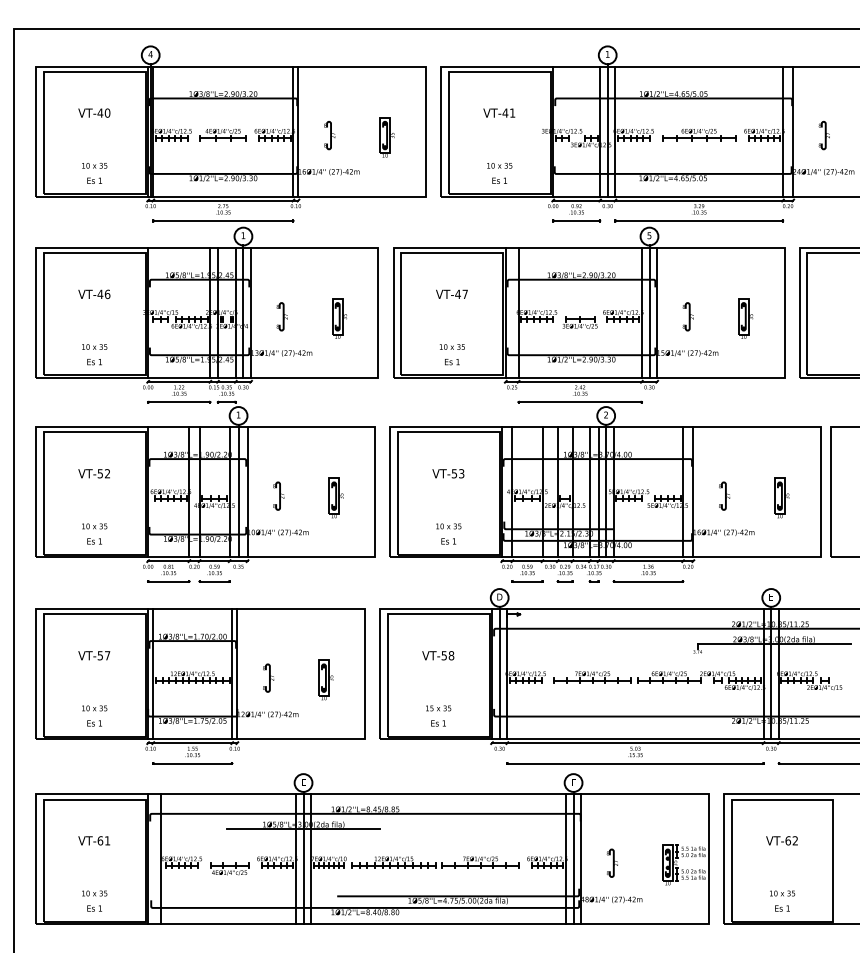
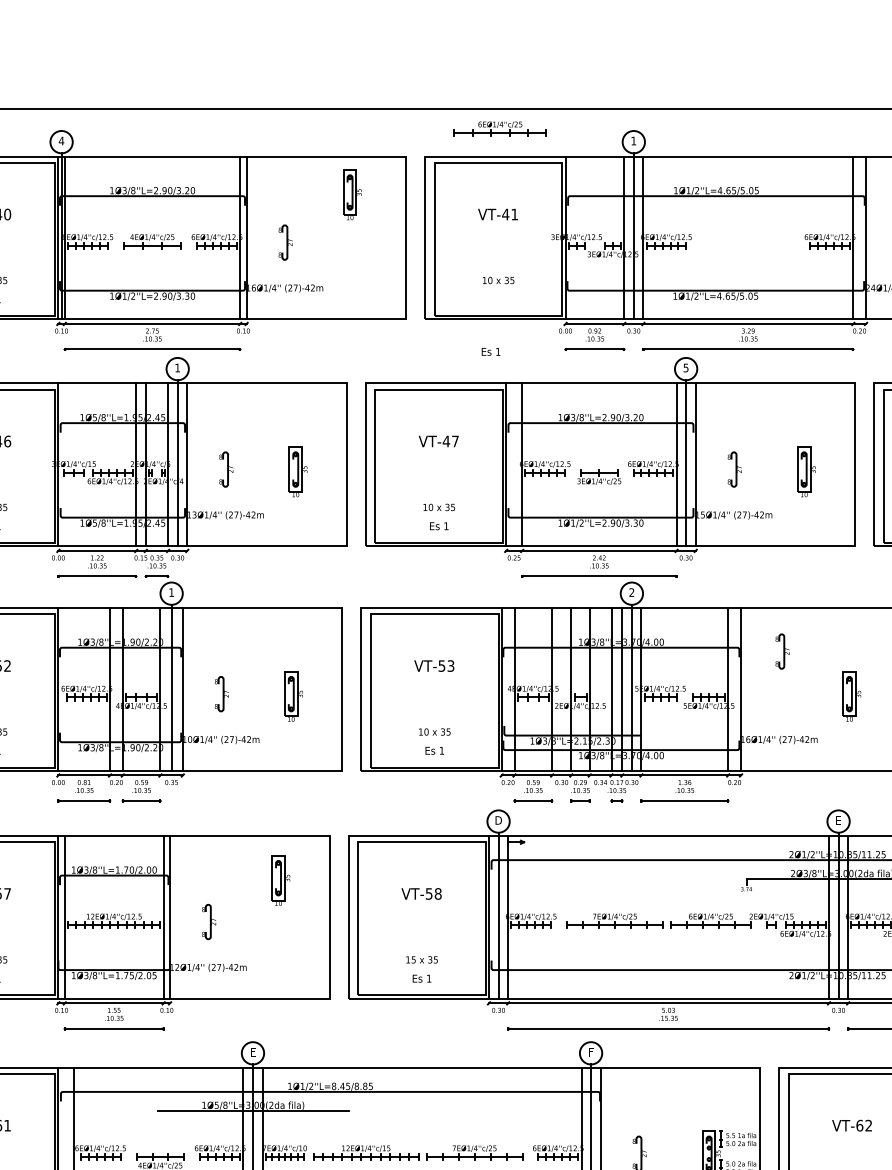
part: (699, 135) -> (500, 129), moved
part: (386, 137) -> (351, 194), moved
text: (499, 180) -> (490, 351), moved
part: (724, 495) -> (782, 650), moved
part: (325, 679) -> (280, 879), moved

